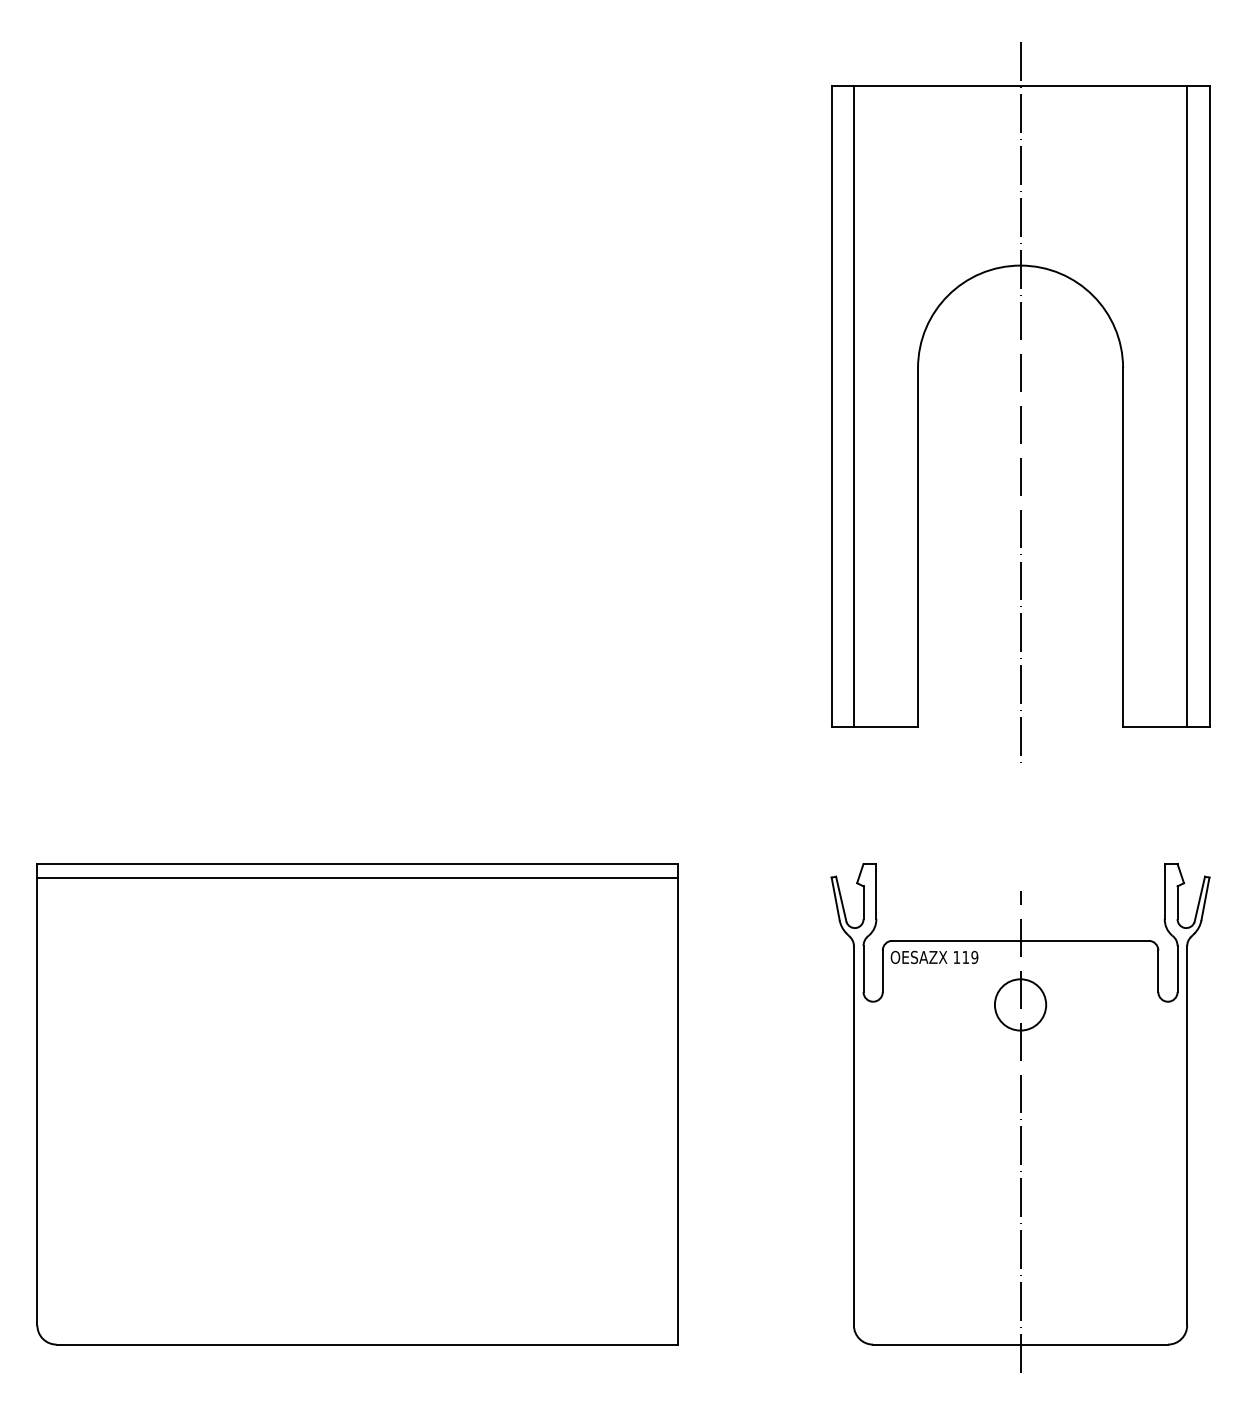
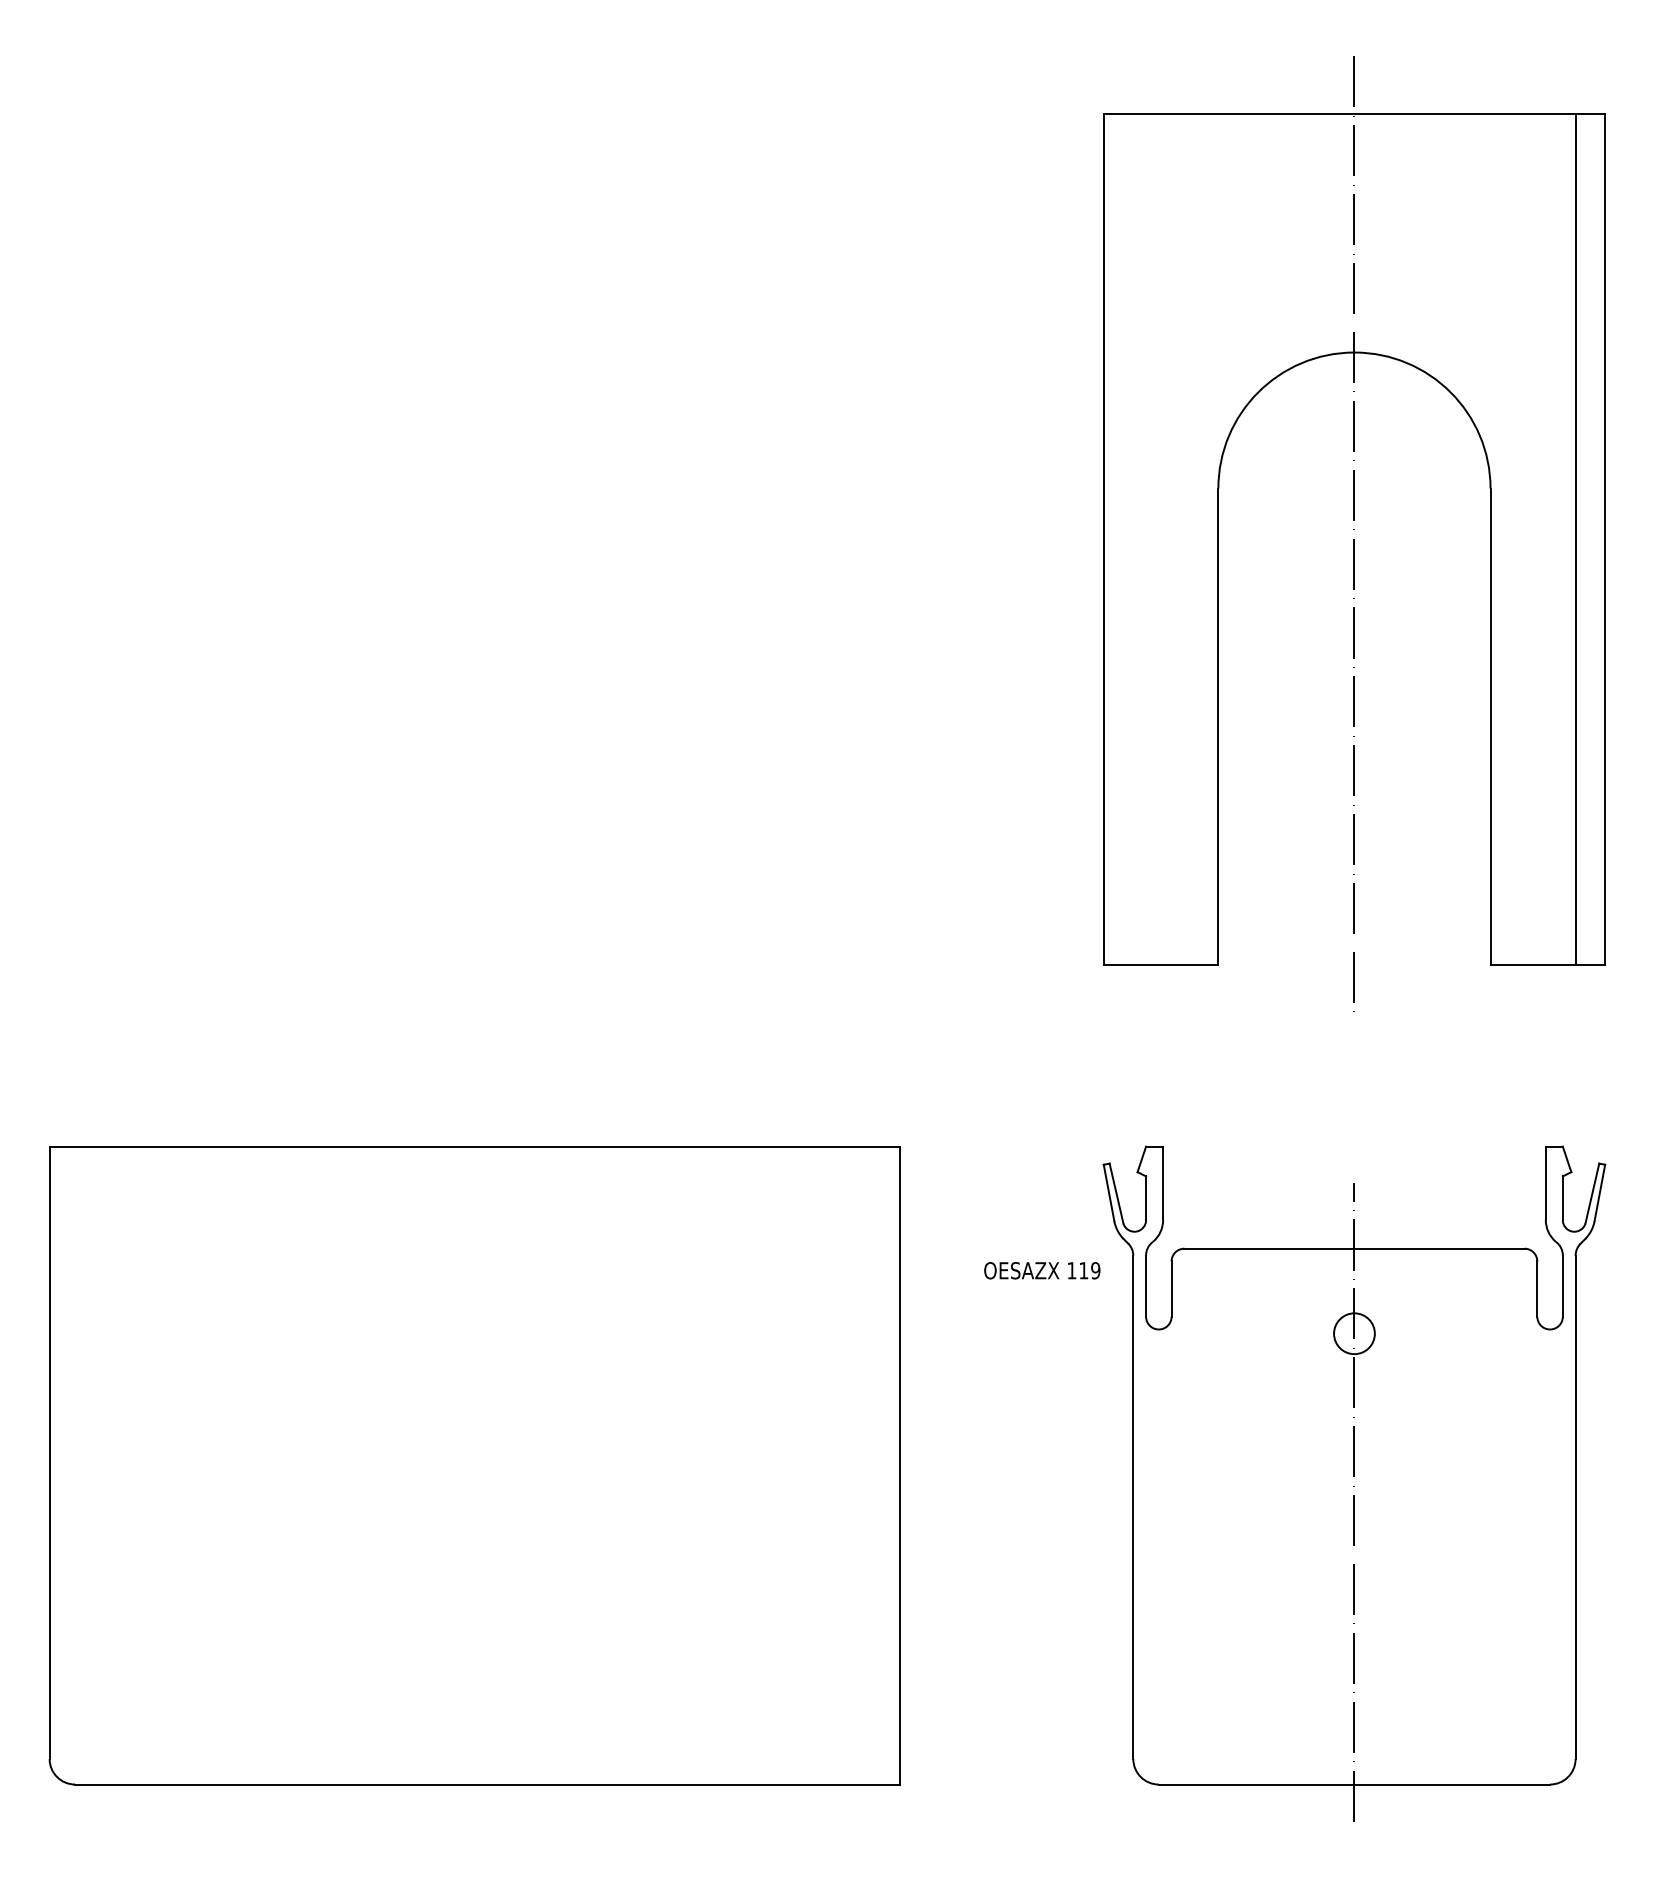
line: (854, 406) -> (1133, 539), removed
line: (357, 877) -> (474, 1164), removed
text: (934, 957) -> (1042, 1270), moved
circle: (1020, 1004) -> (1354, 1333), size x0.6

